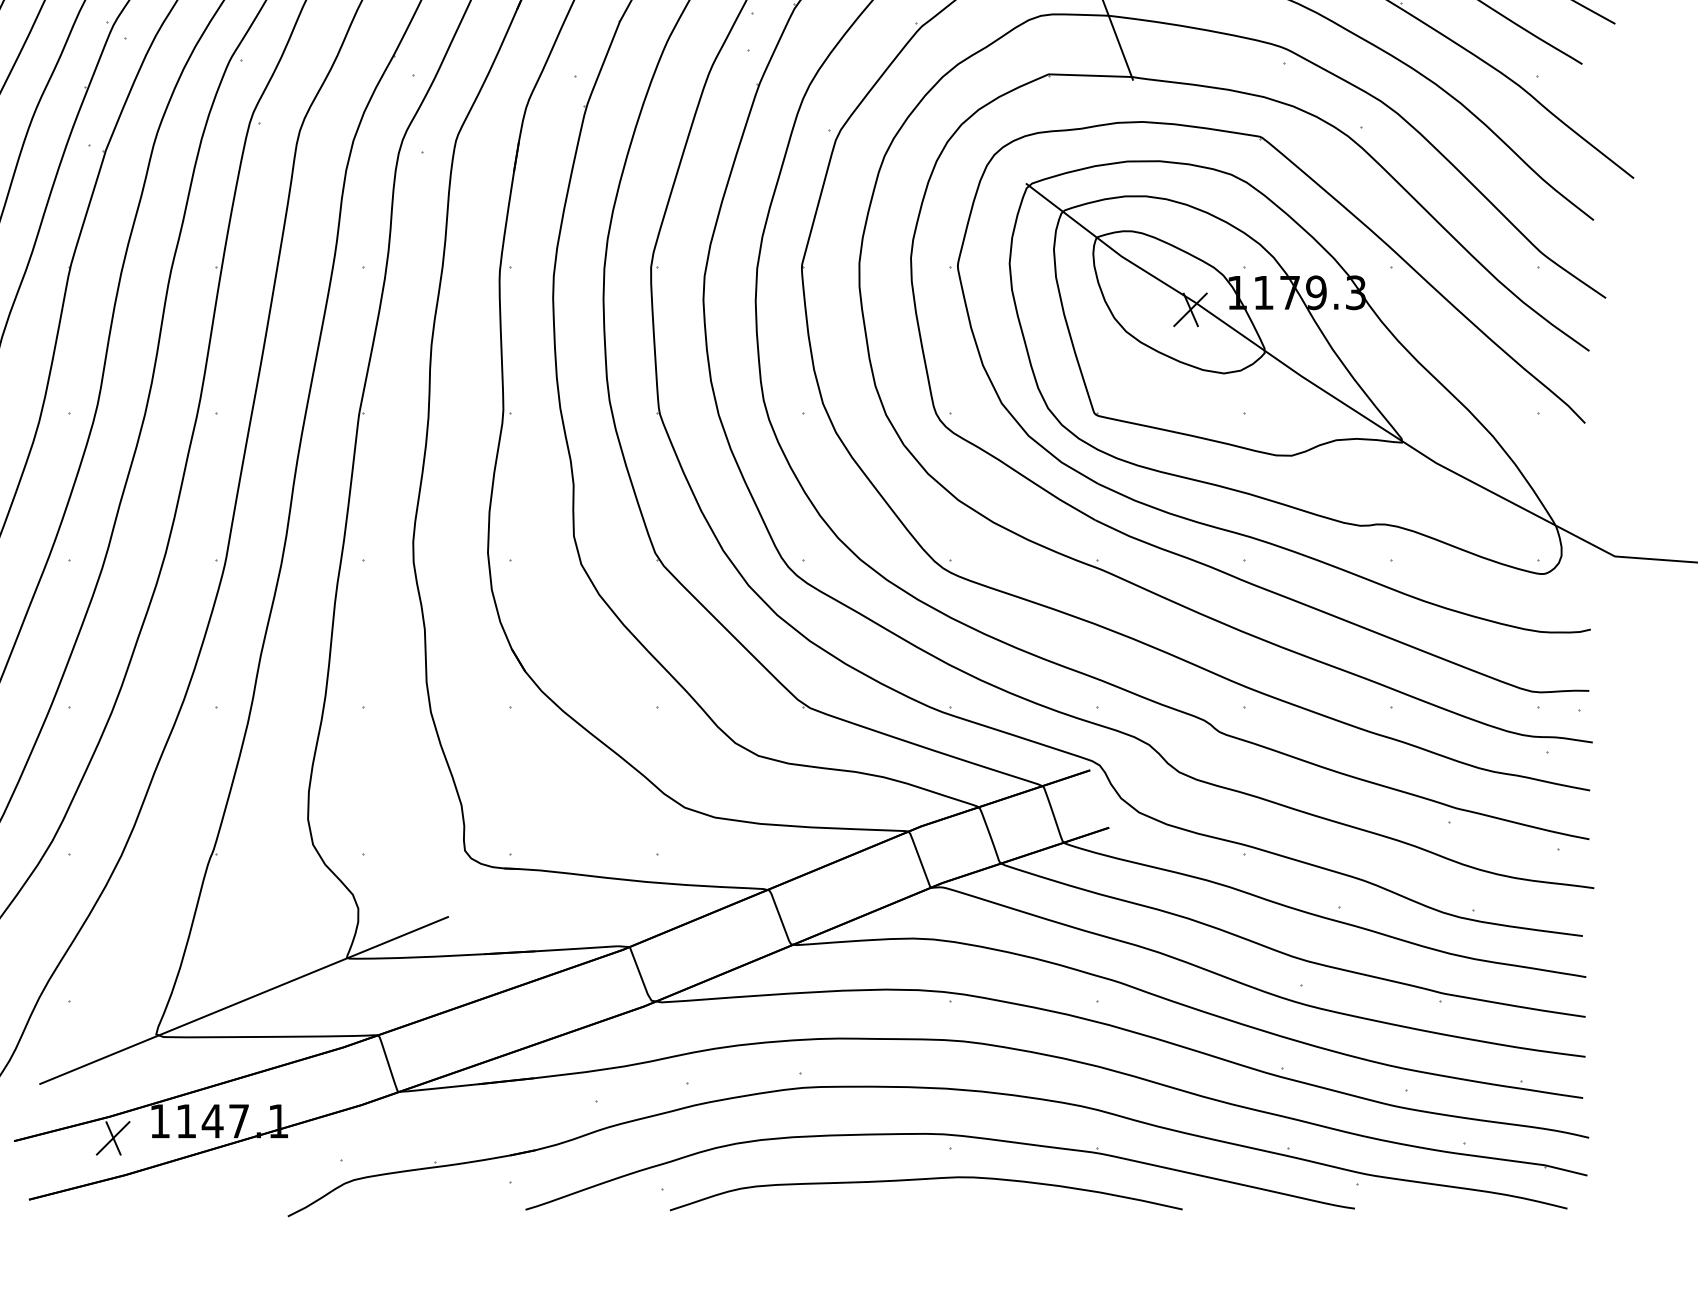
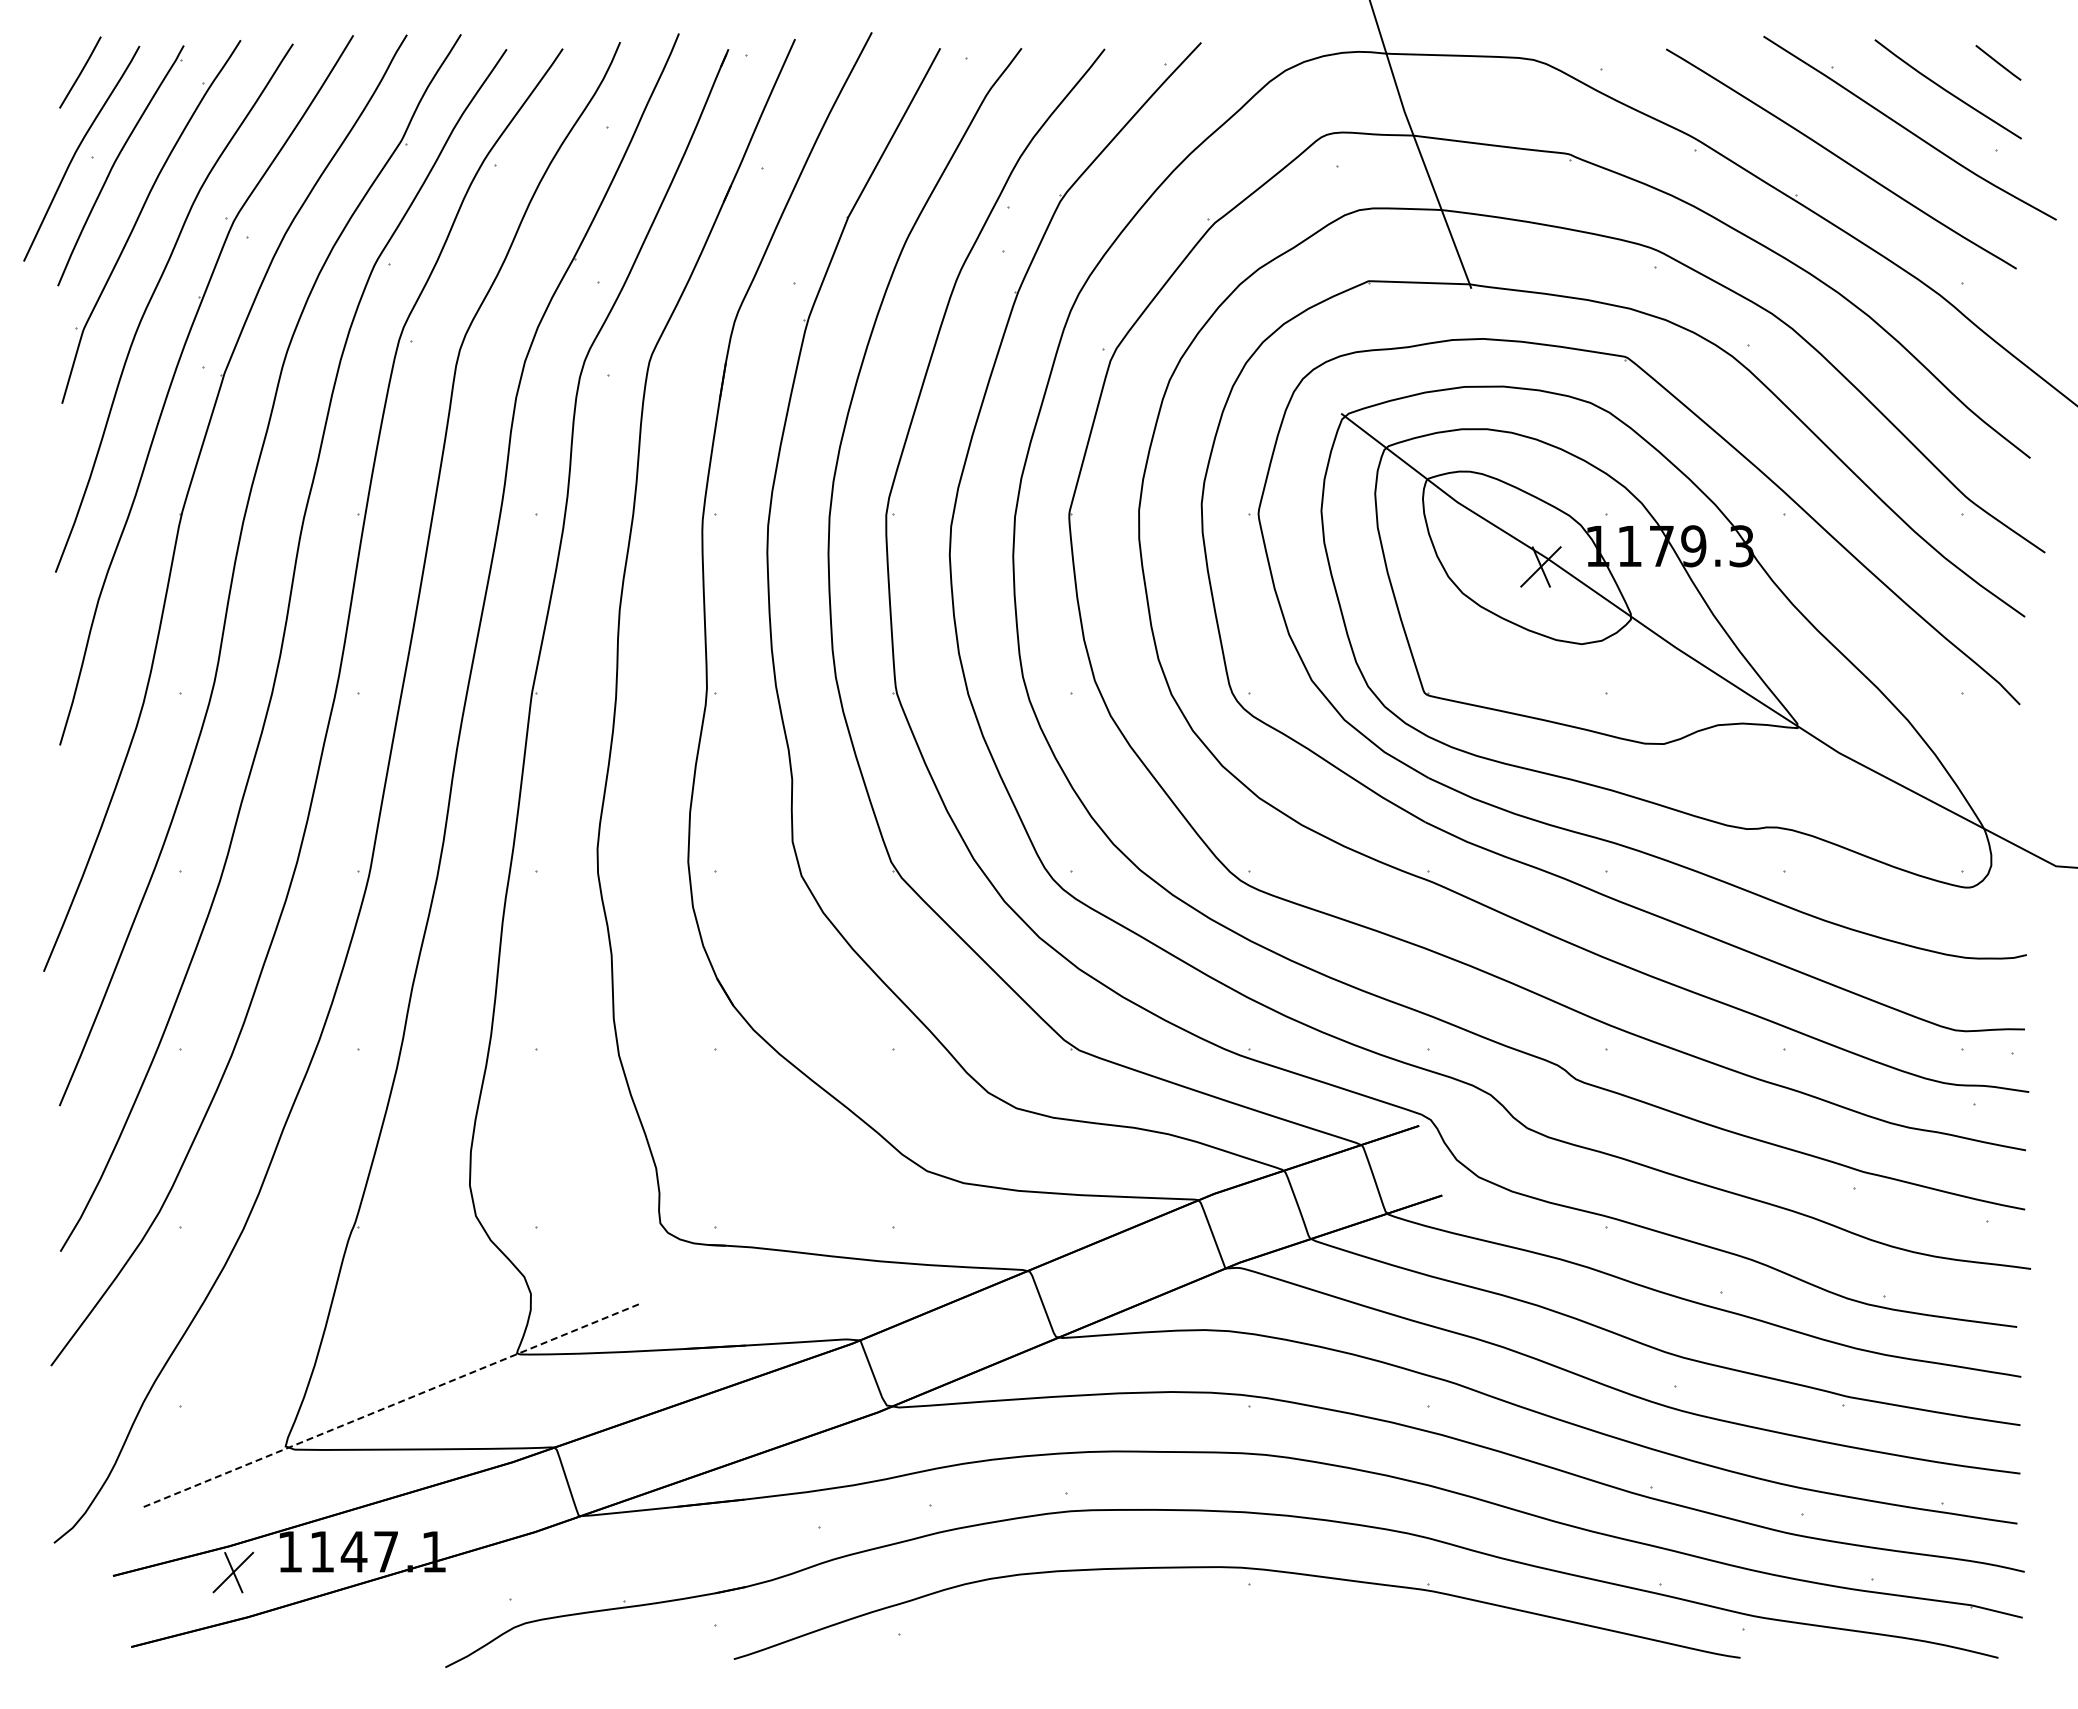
line: (244, 1000) -> (392, 1405), solid -> dashed
curve: (926, 1179) -> (1220, 1622), removed

